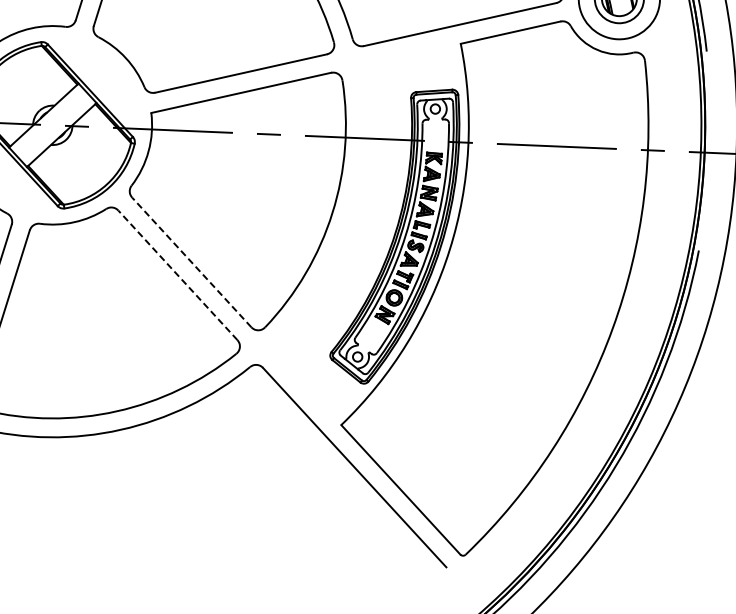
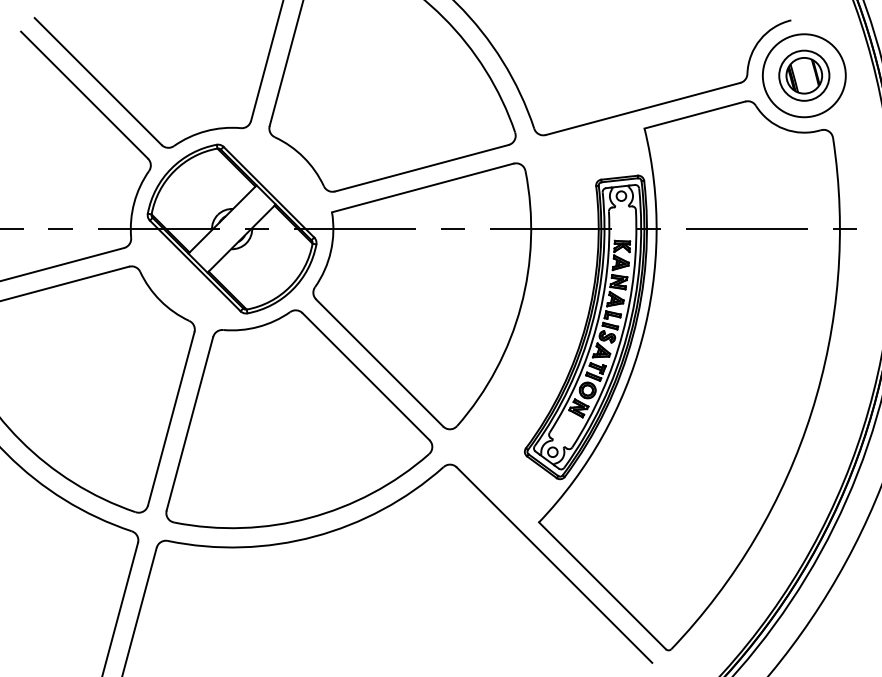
line: (191, 262) -> (379, 363), dashed -> solid
line: (178, 275) -> (366, 376), dashed -> solid

